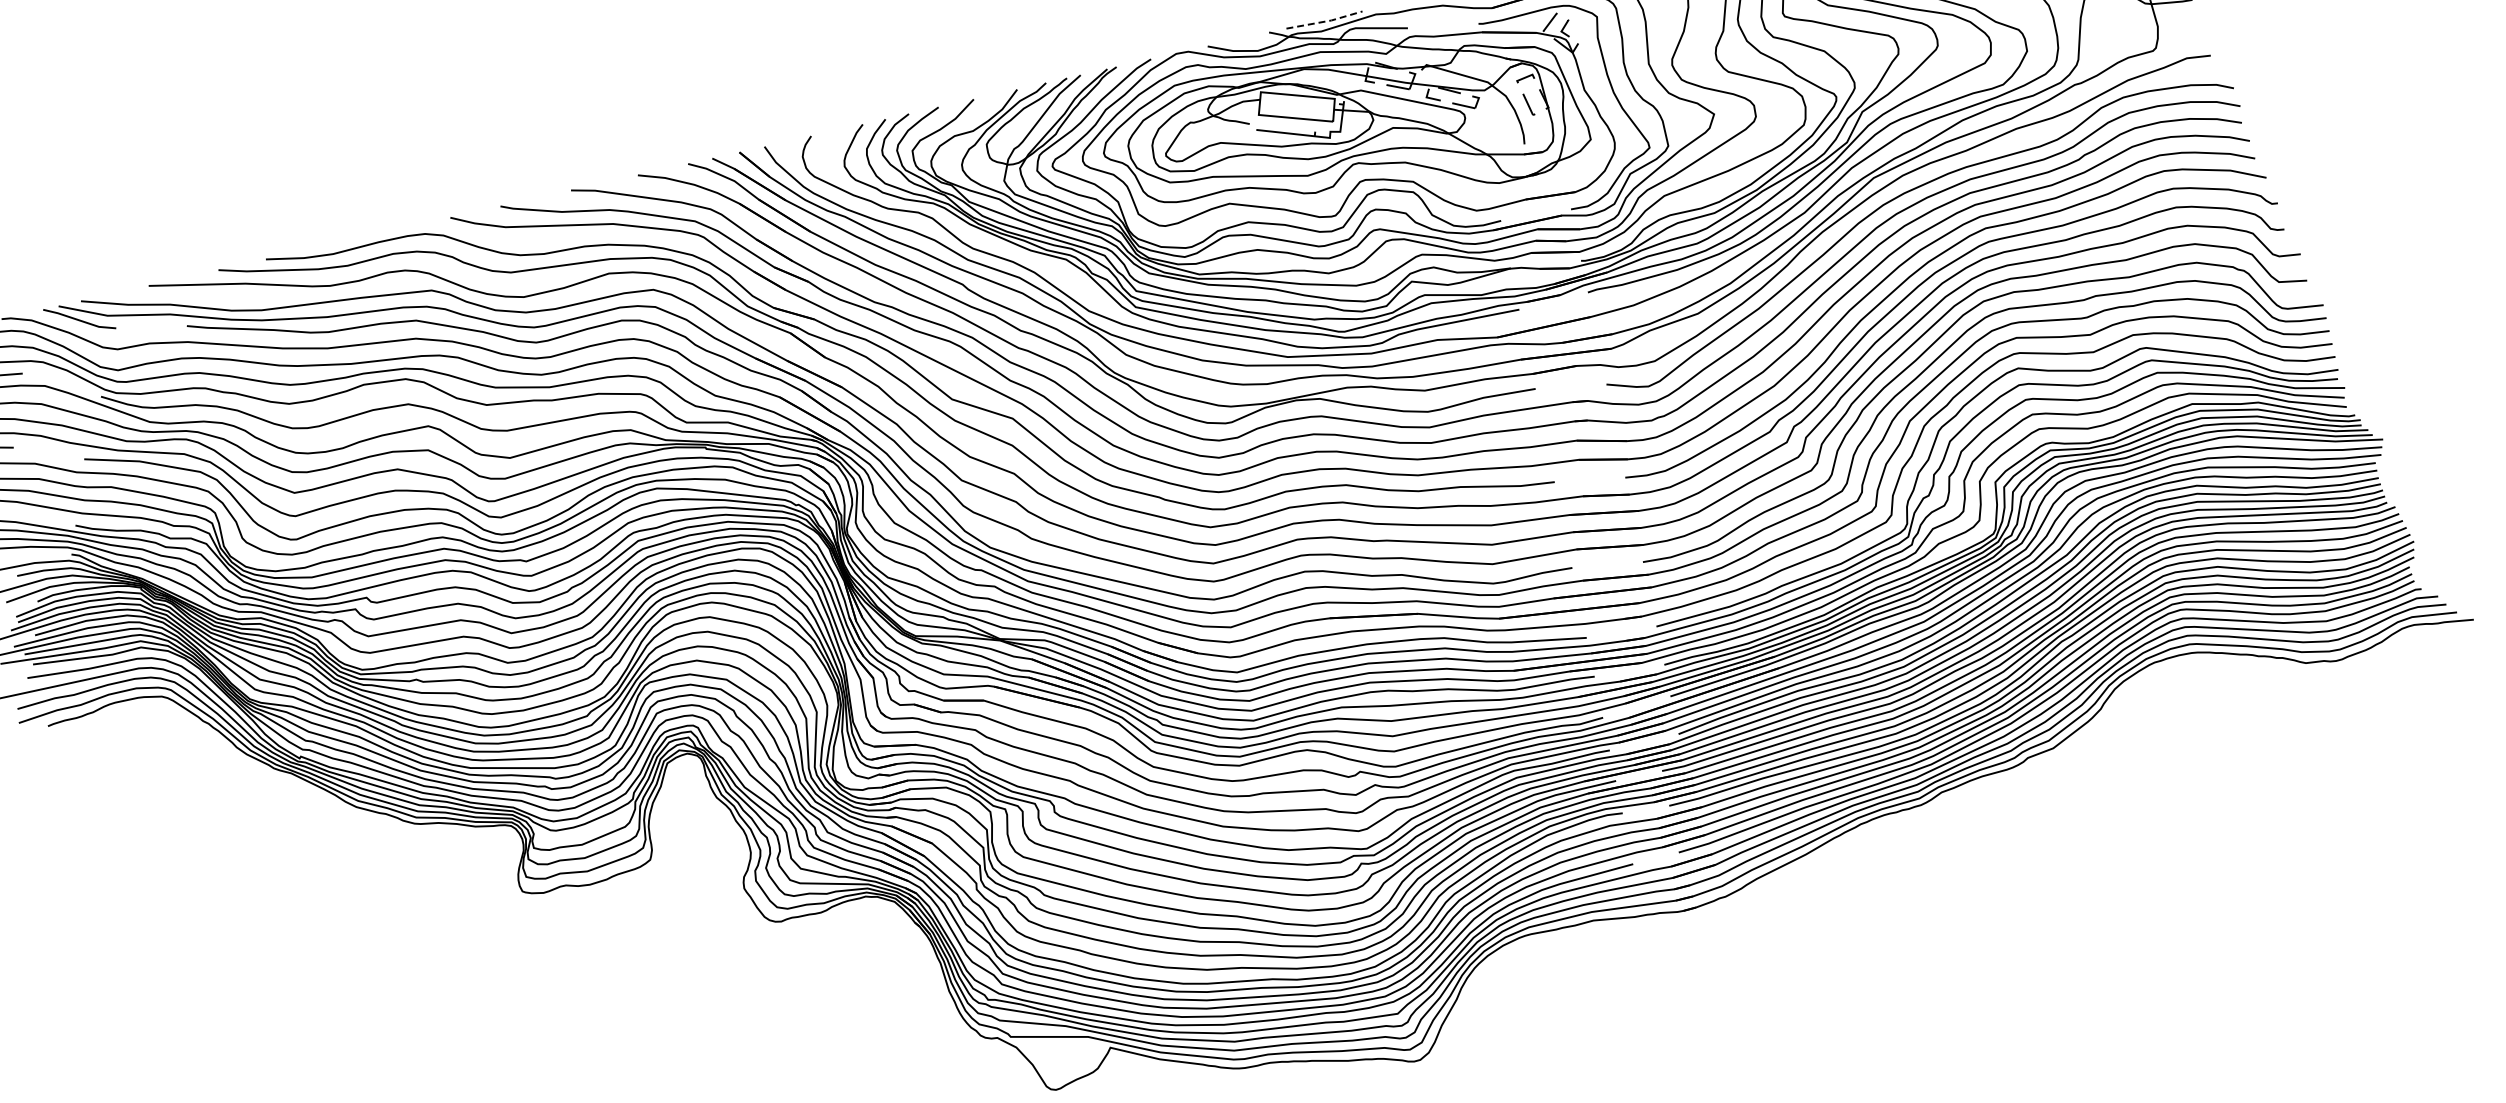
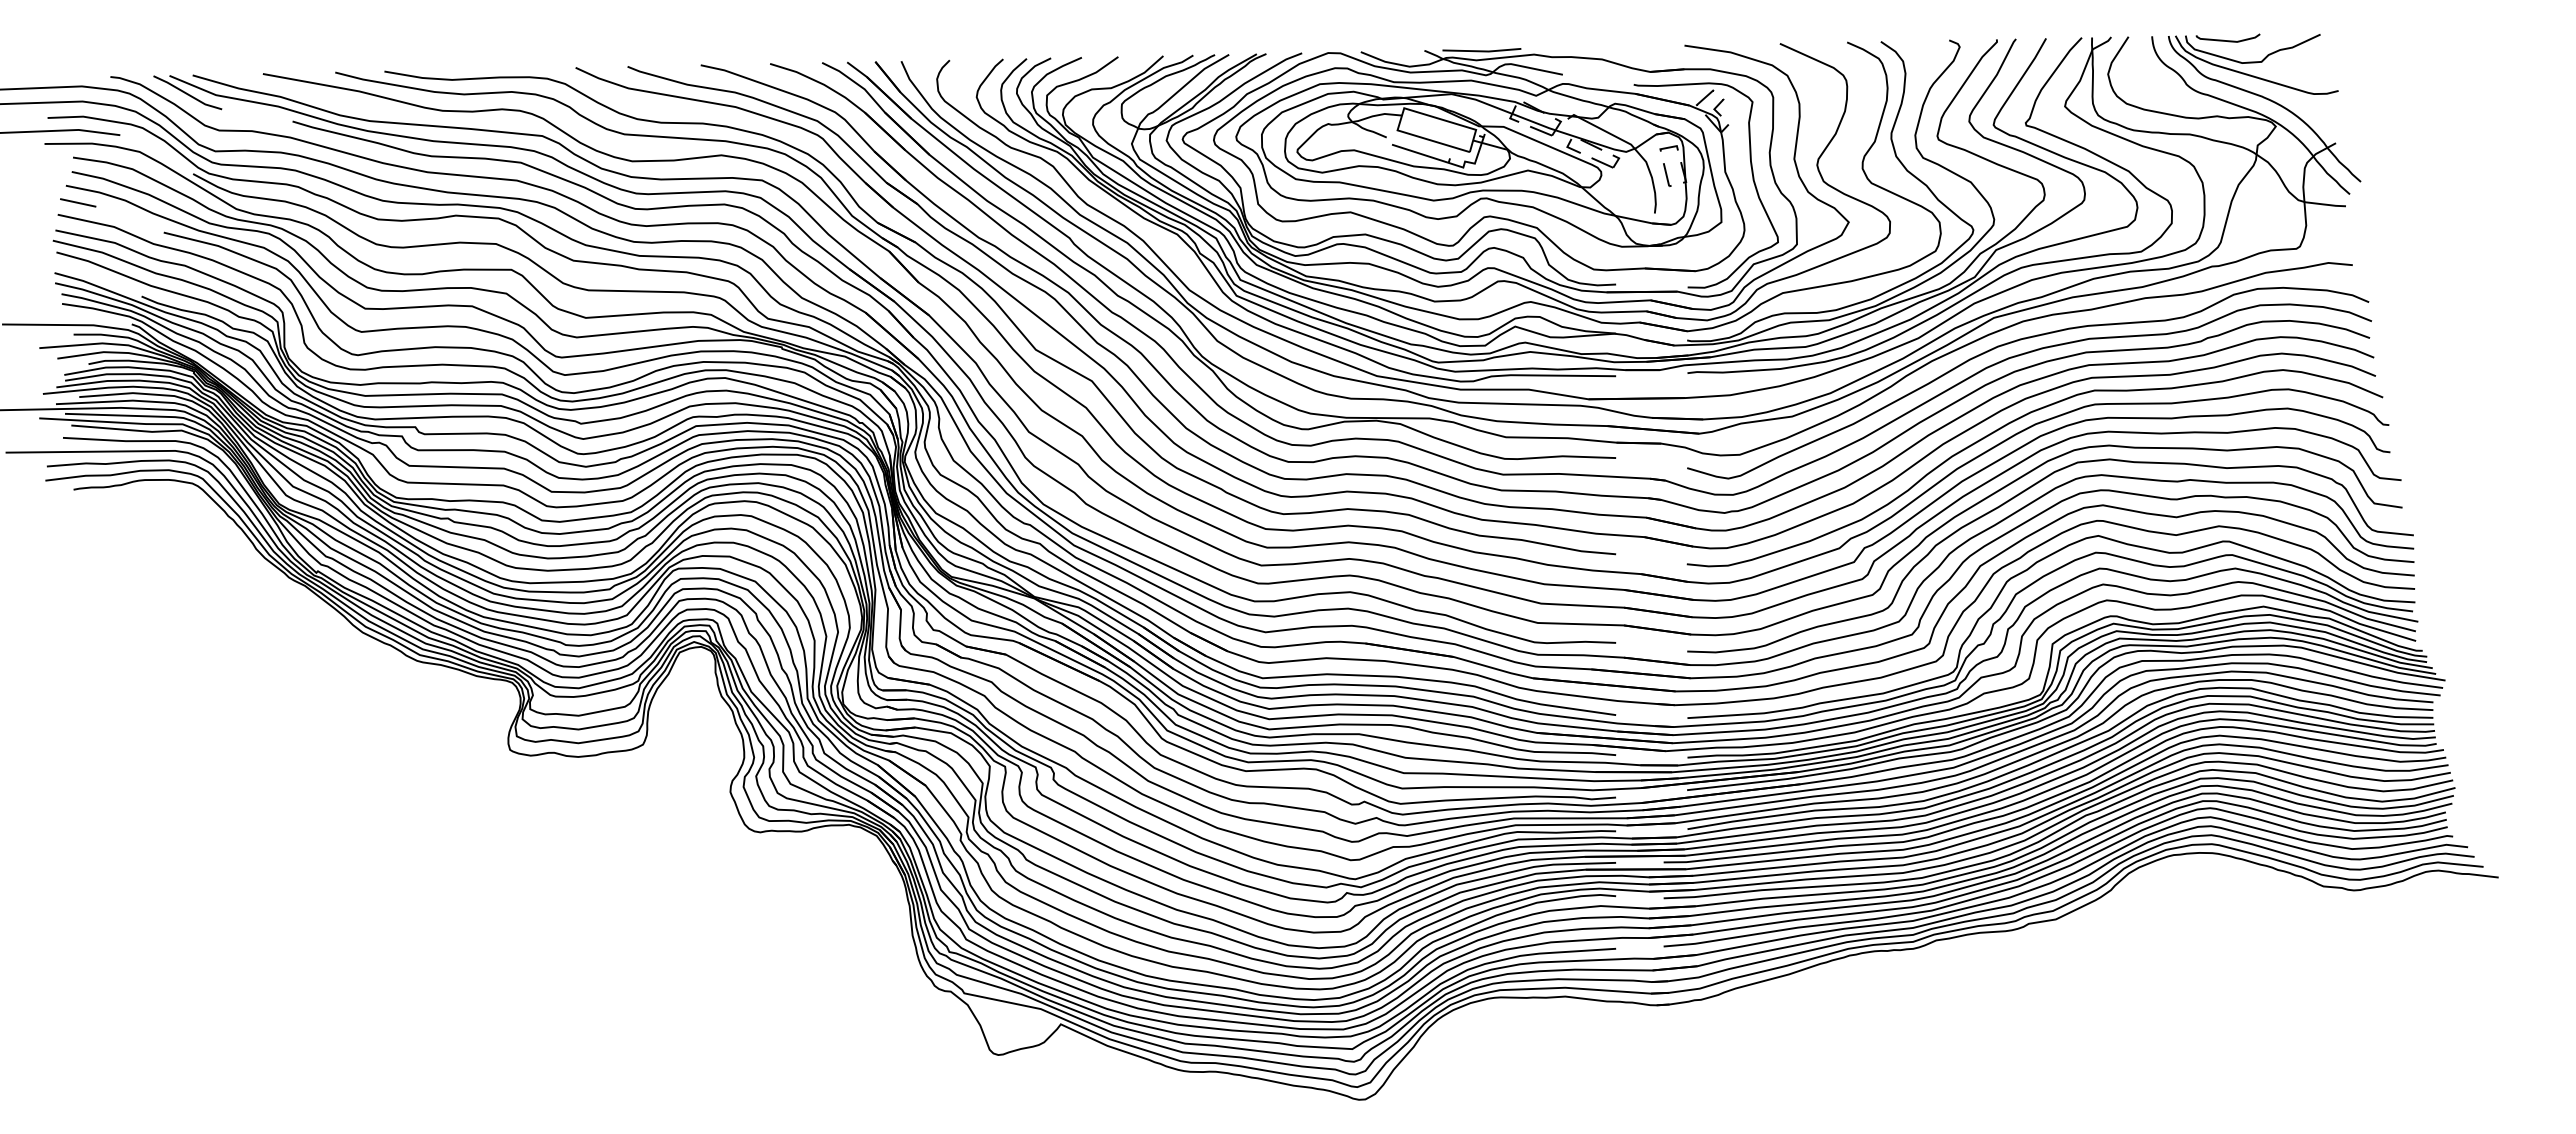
line: (1325, 21) -> (1482, 51), dashed -> solid

